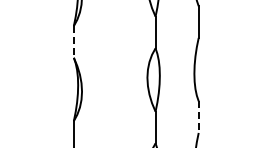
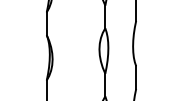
line: (73, 41) -> (46, 23), dashed -> solid
line: (198, 117) -> (136, 77), dashed -> solid

